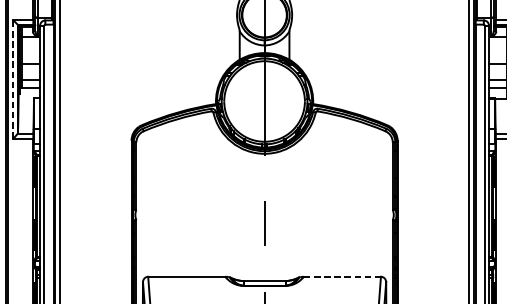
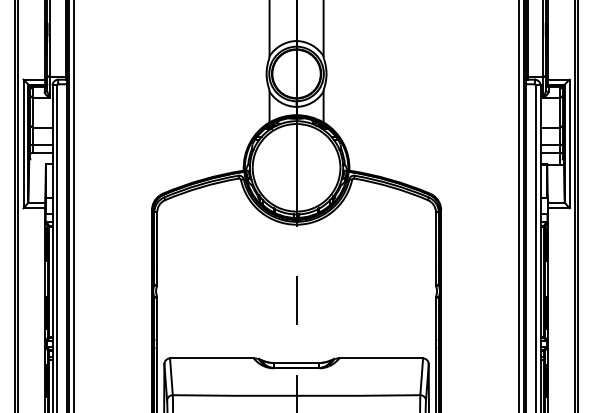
line: (13, 79) -> (23, 143), dashed -> solid
line: (342, 276) -> (381, 358), dashed -> solid

